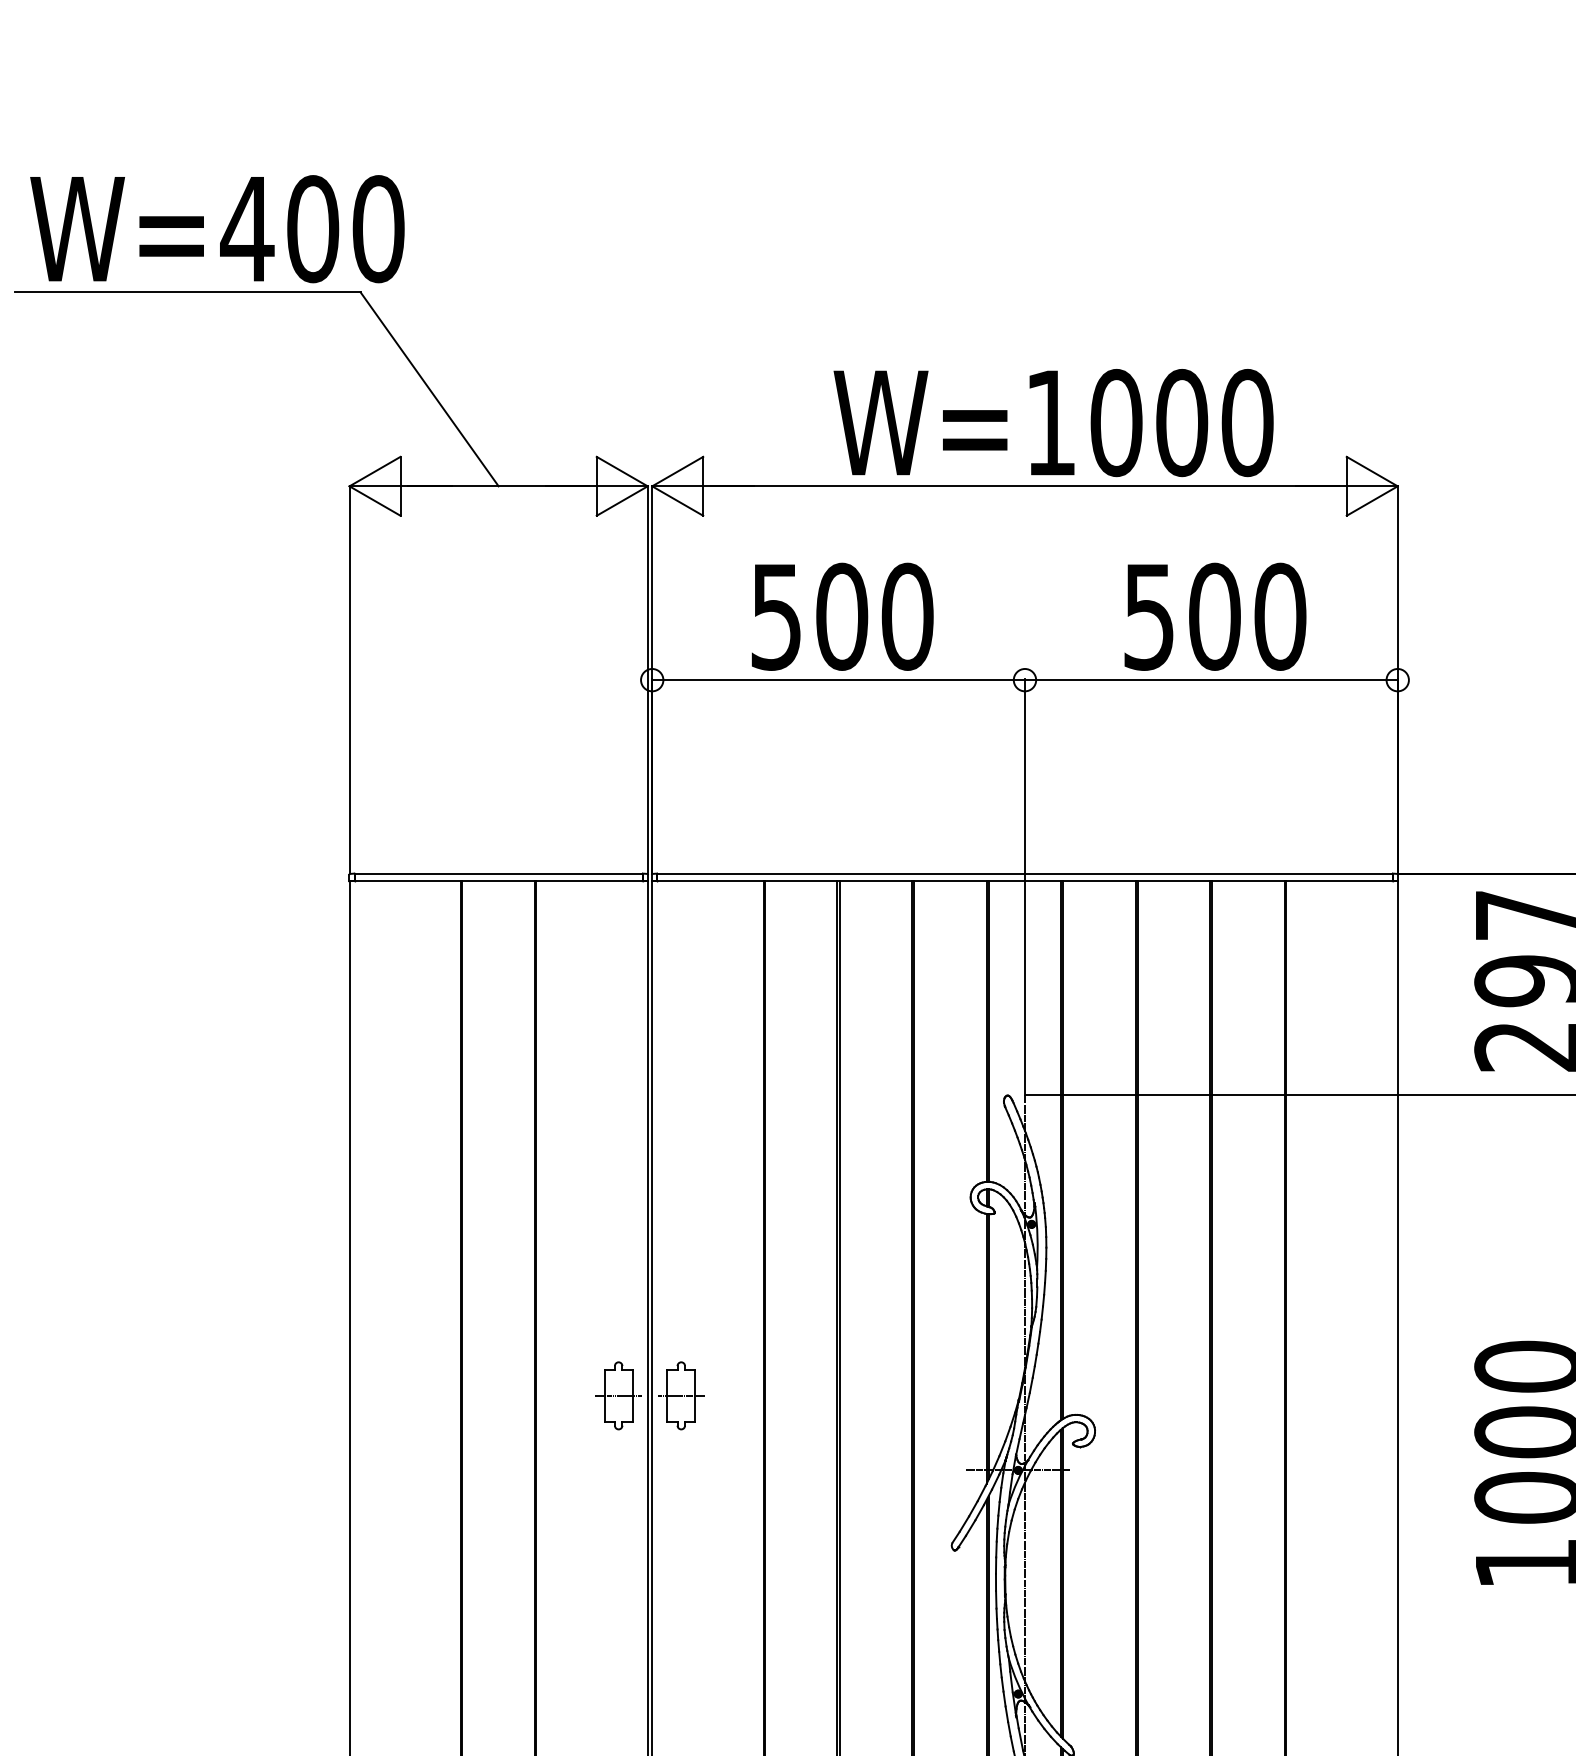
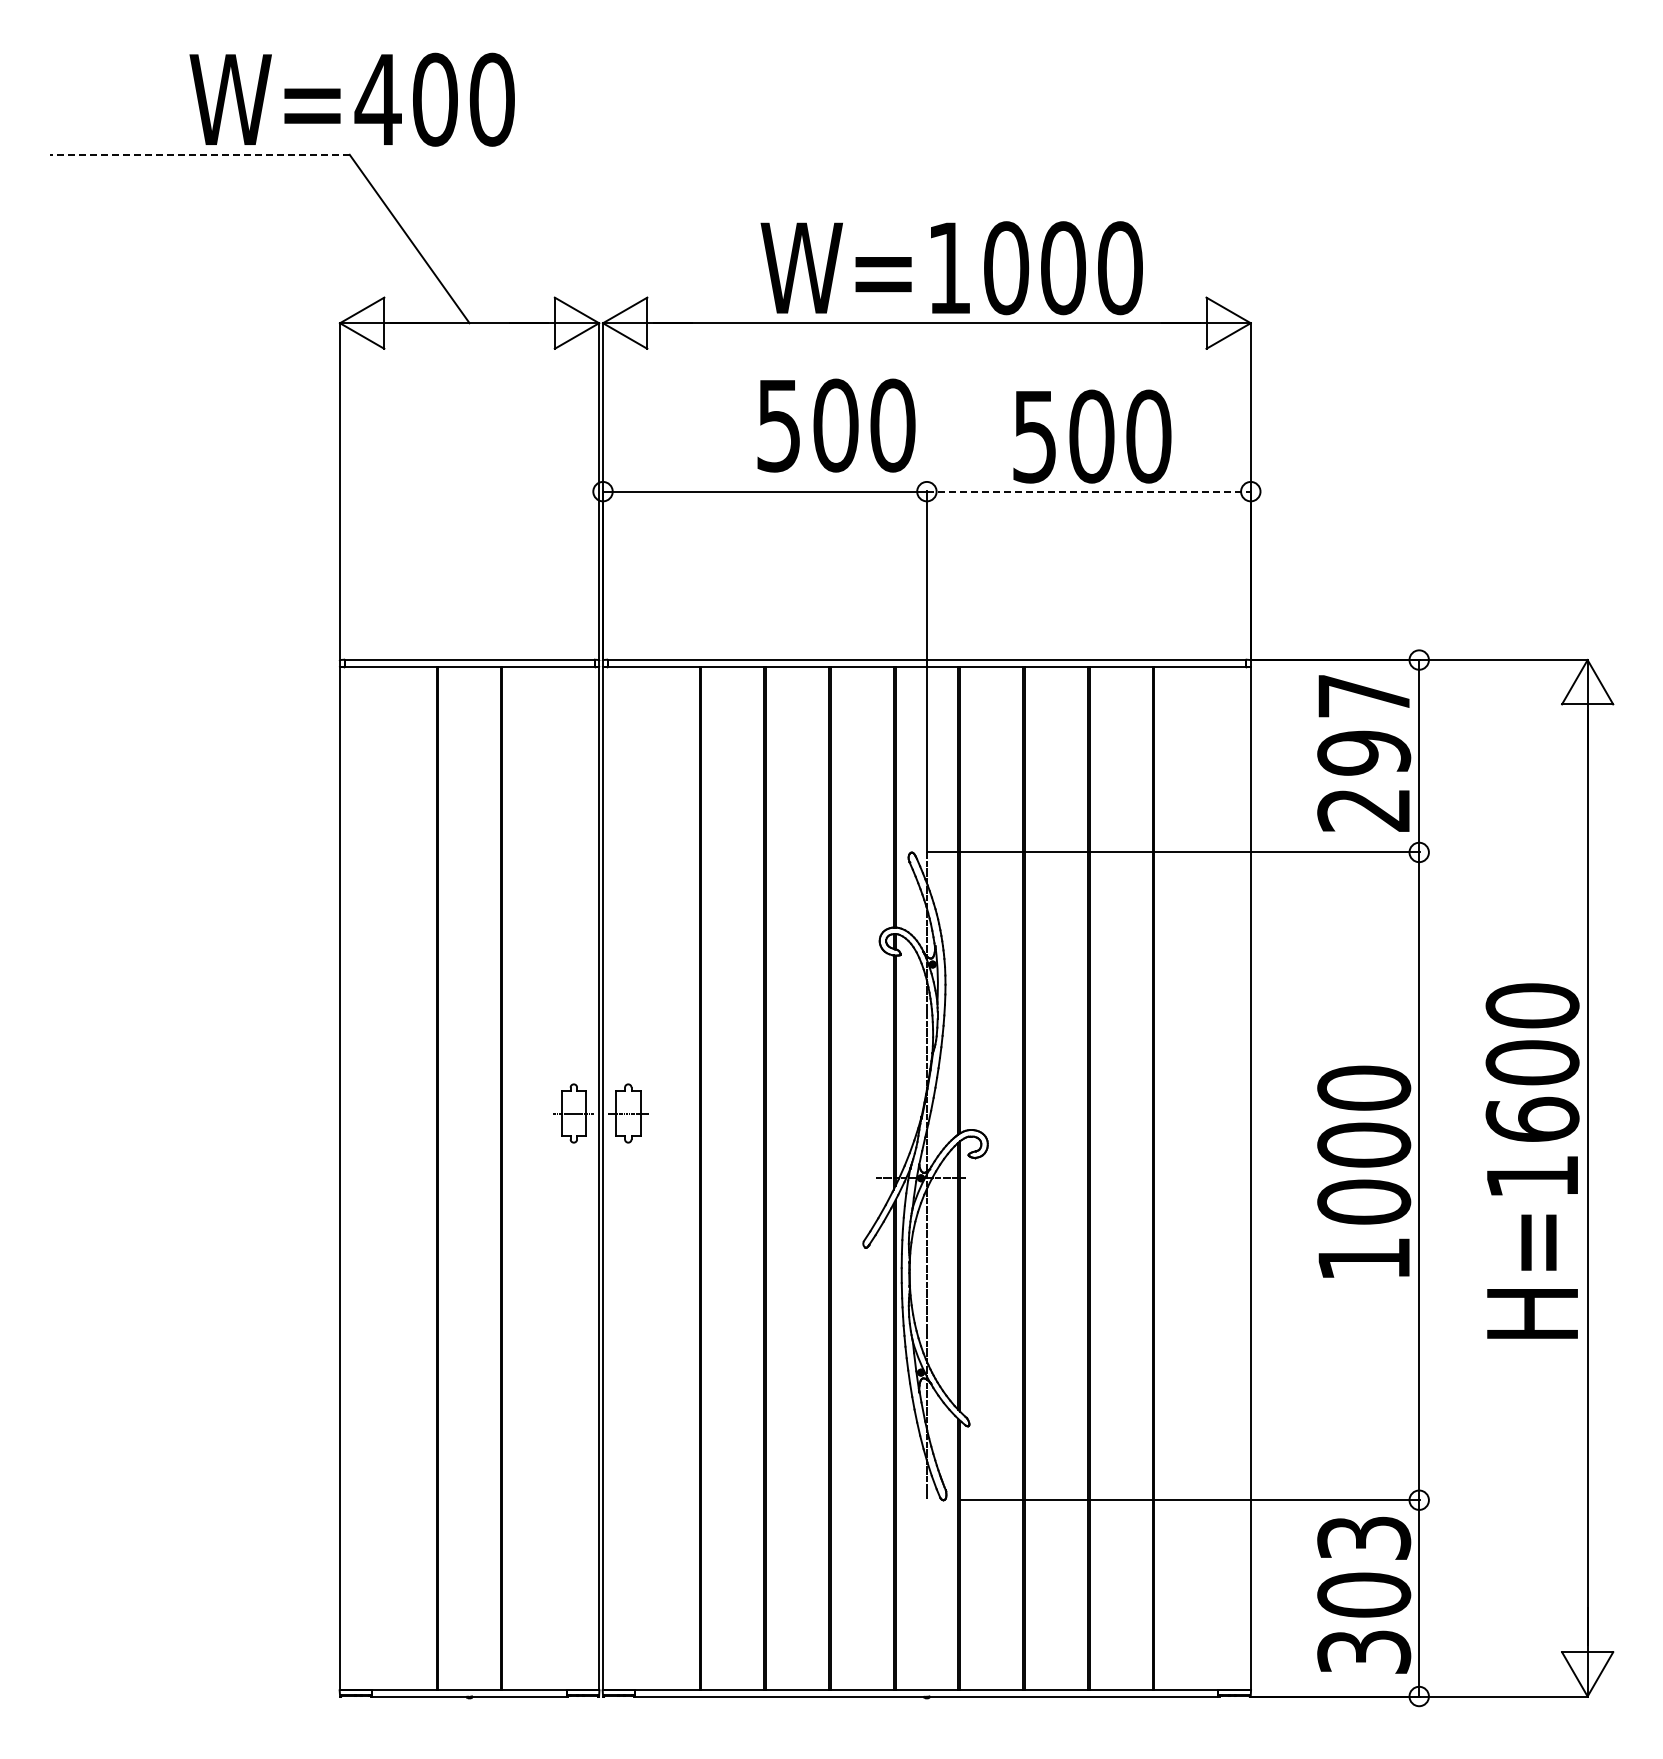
text: (216, 228) -> (351, 99), moved
line: (187, 292) -> (199, 154), solid -> dashed
text: (842, 616) -> (836, 425), moved
line: (1210, 679) -> (1088, 491), solid -> dashed

